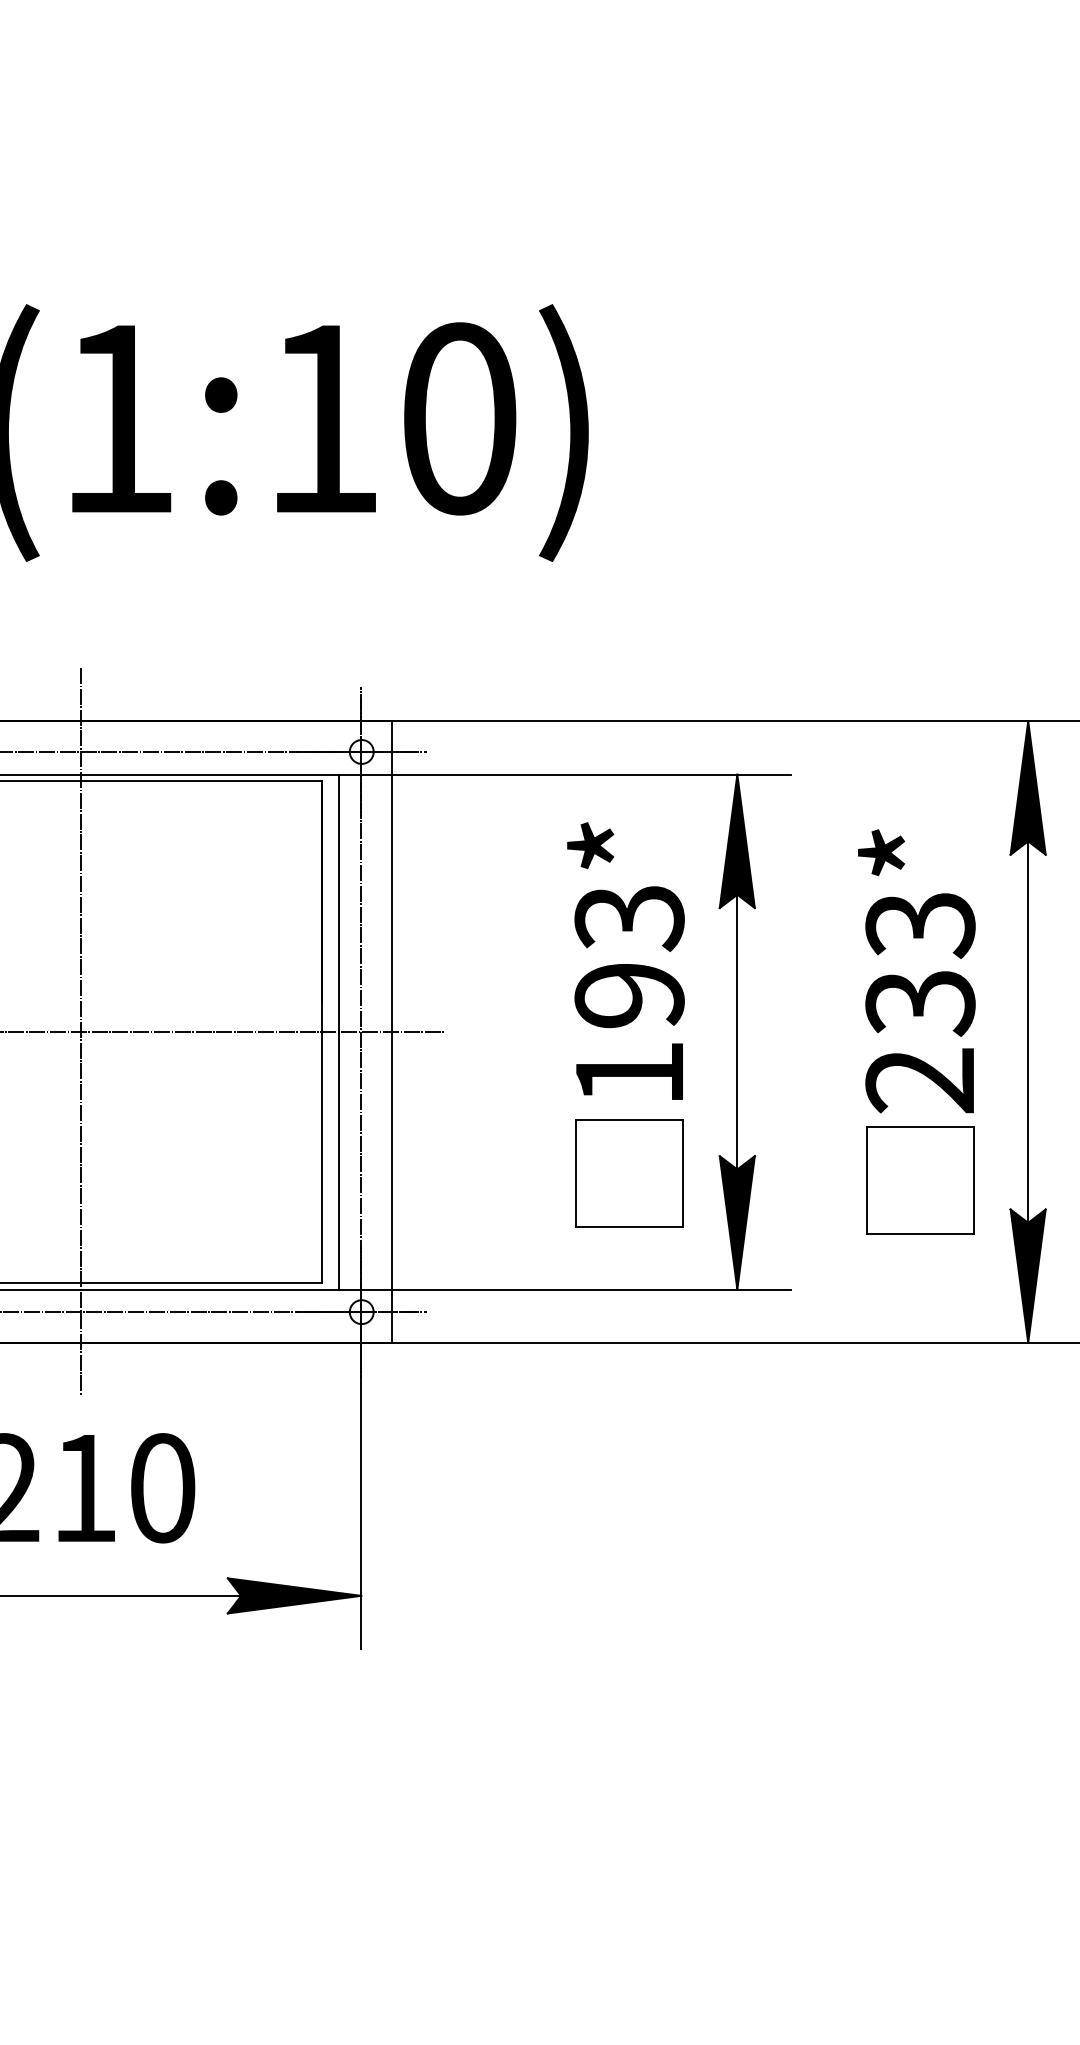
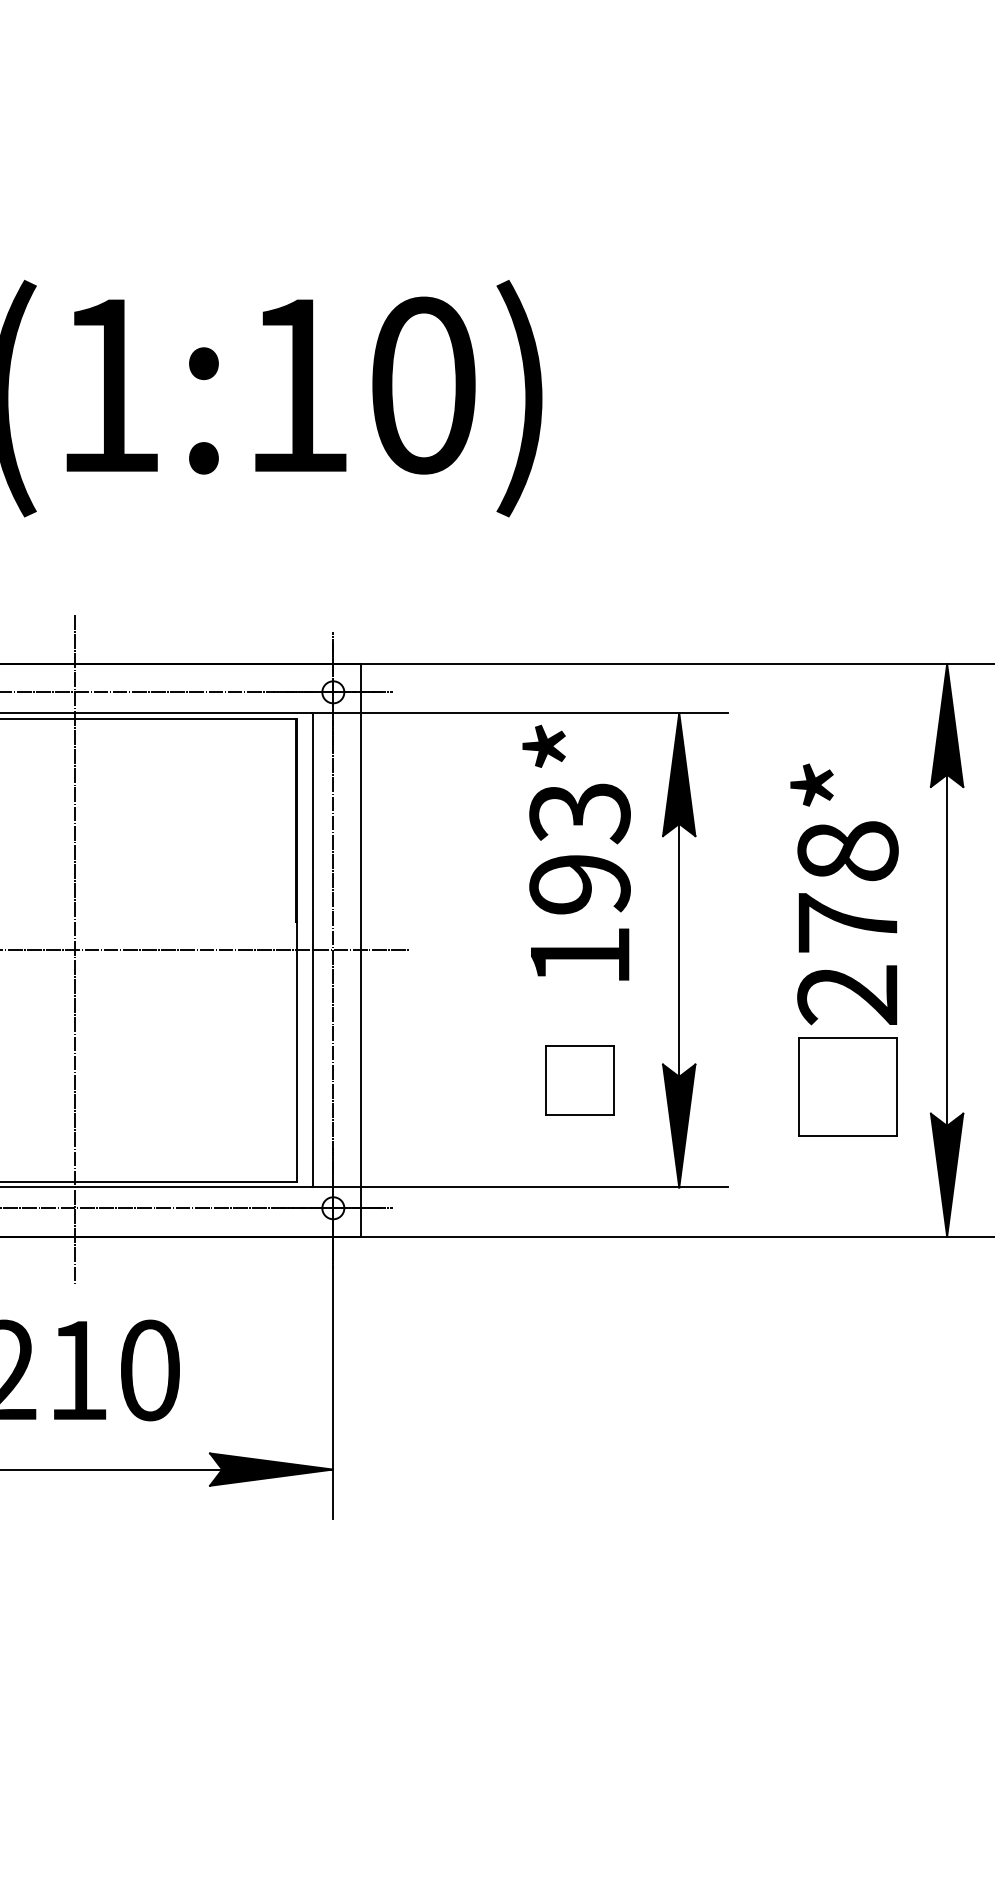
text: (625, 960) -> (576, 852), moved
text: (920, 964) -> (847, 888), 233* -> 278*
part: (629, 1173) -> (579, 1080), size x0.7

